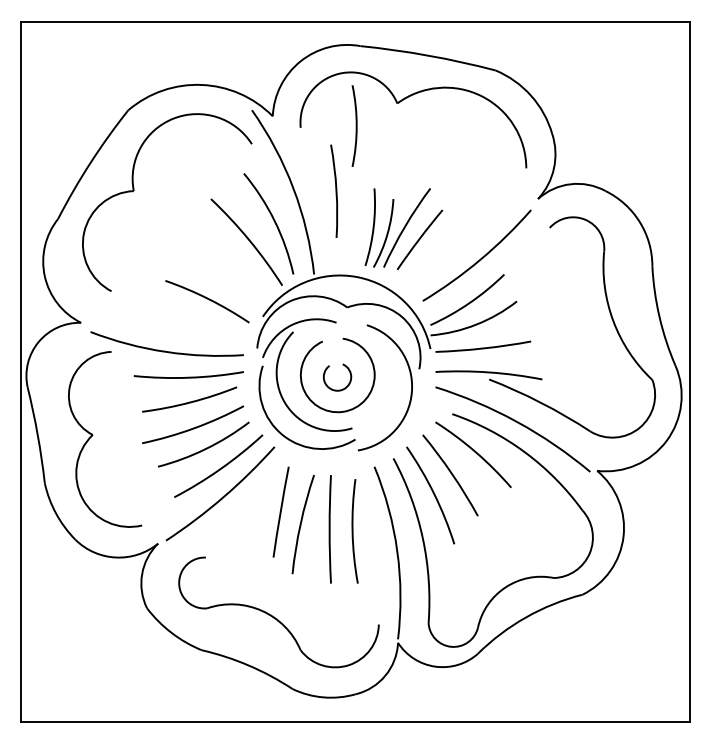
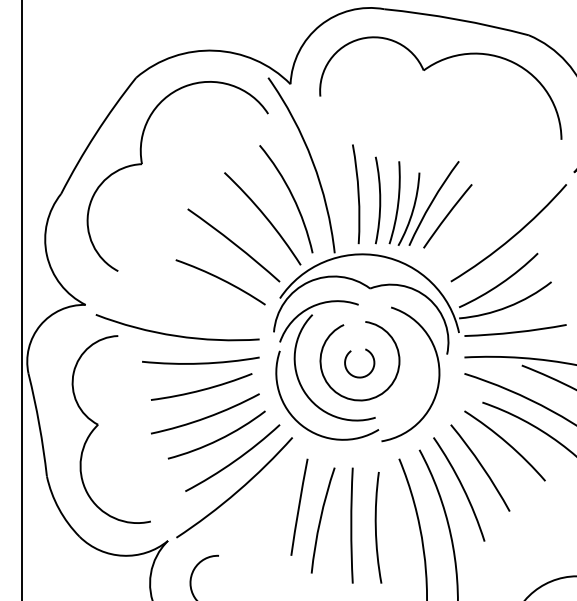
arc: (355, 125) -> (378, 199), moved
arc: (335, 190) -> (357, 193), moved
arc: (219, 266) -> (233, 244), added

